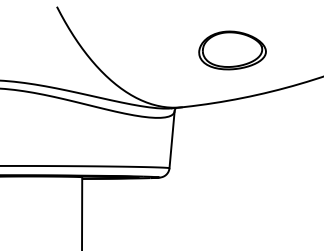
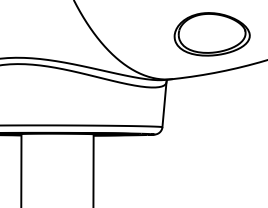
part: (231, 50) -> (211, 34), size x1.43

